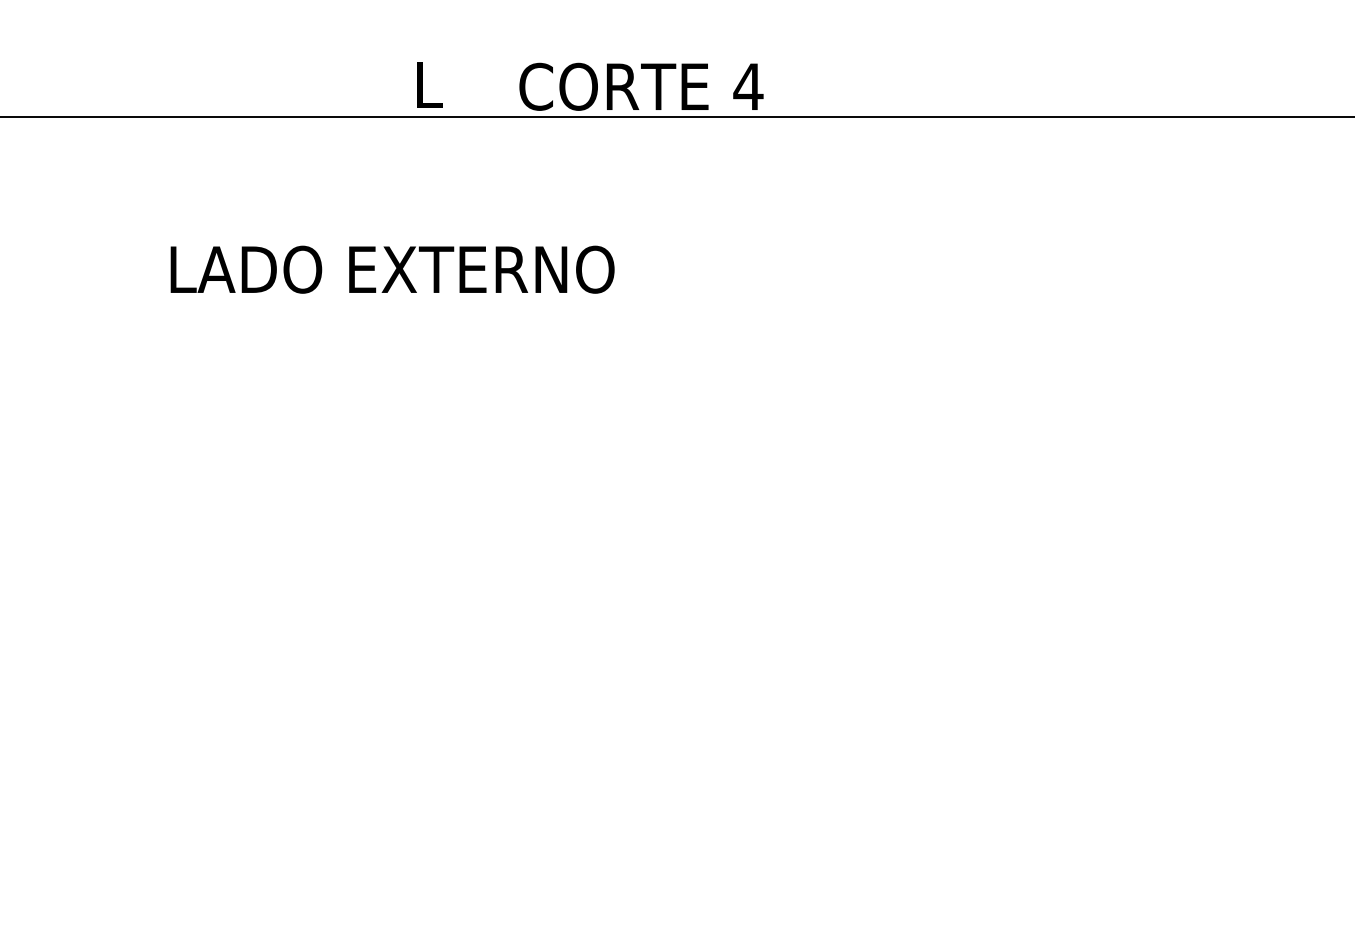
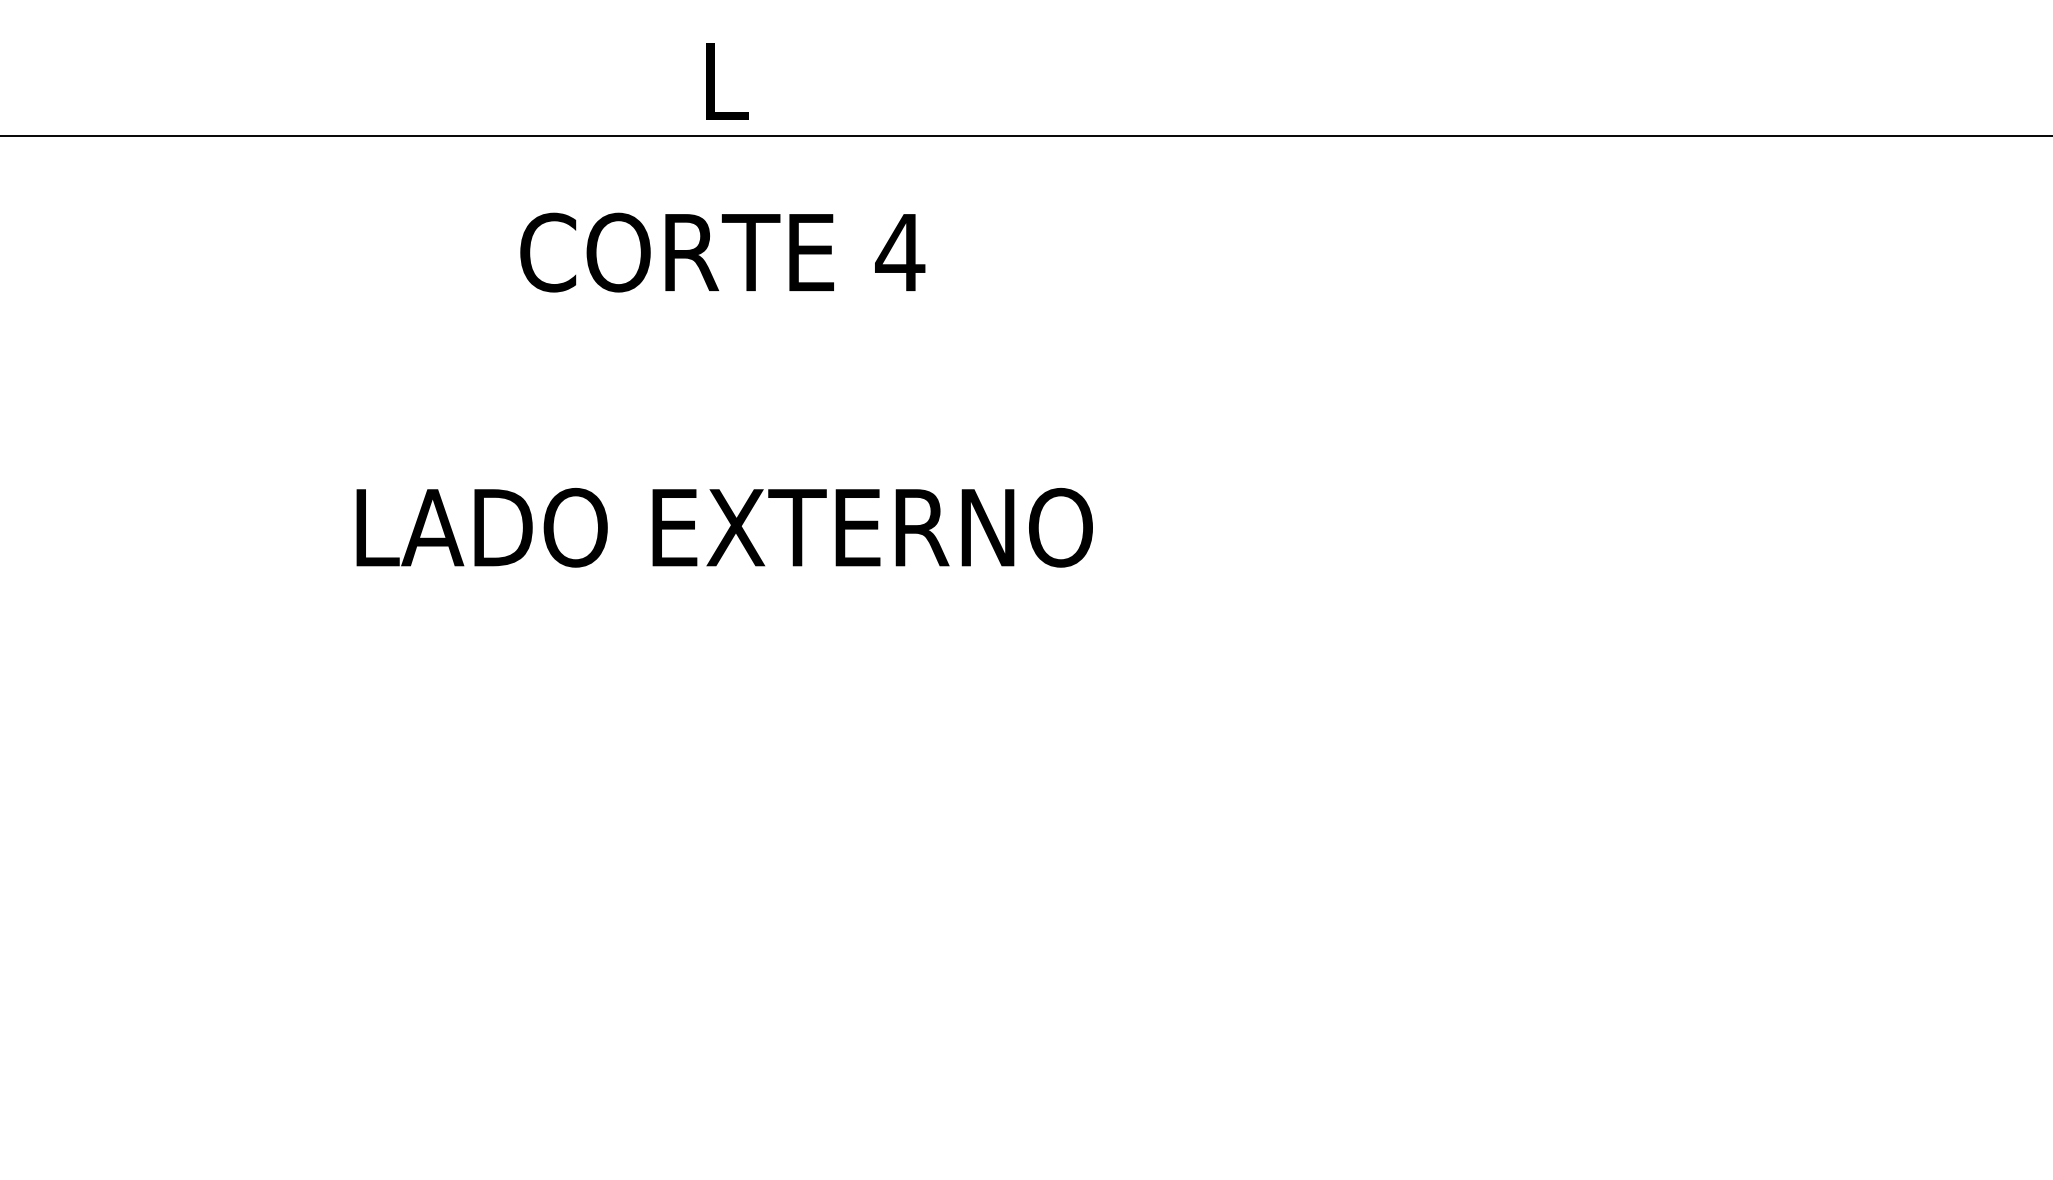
text: (641, 86) -> (722, 252), moved
text: (392, 269) -> (724, 527), moved

